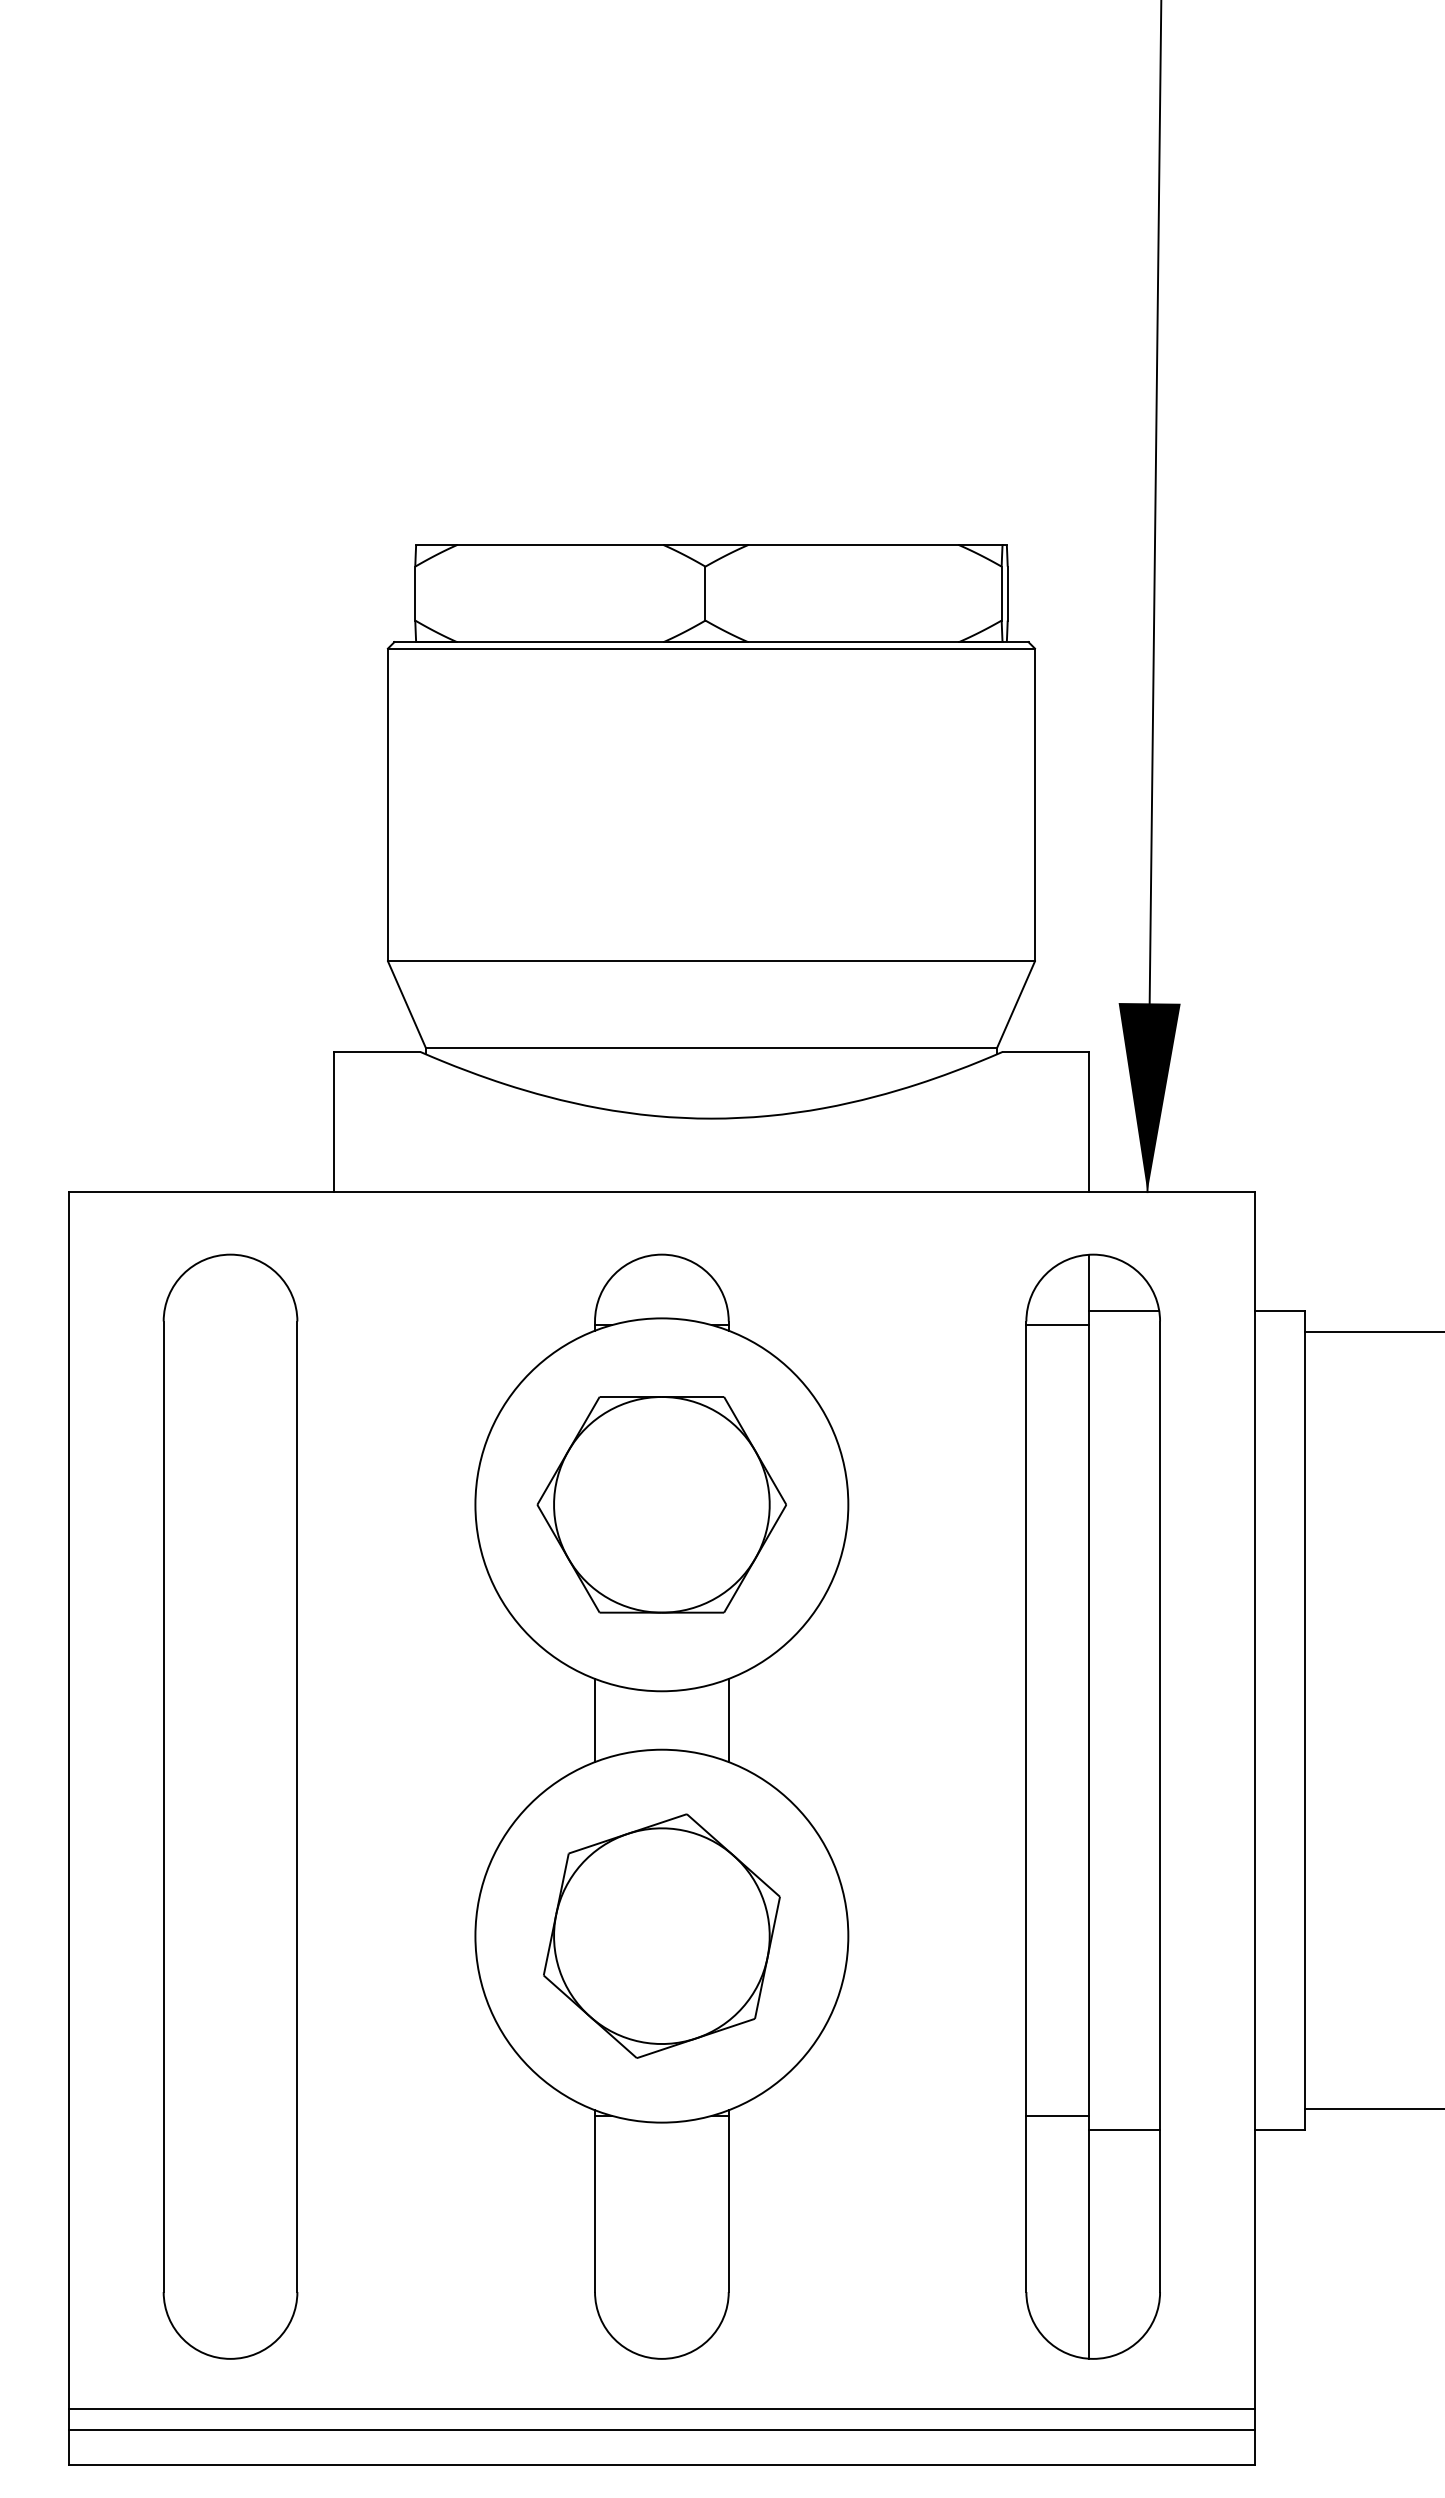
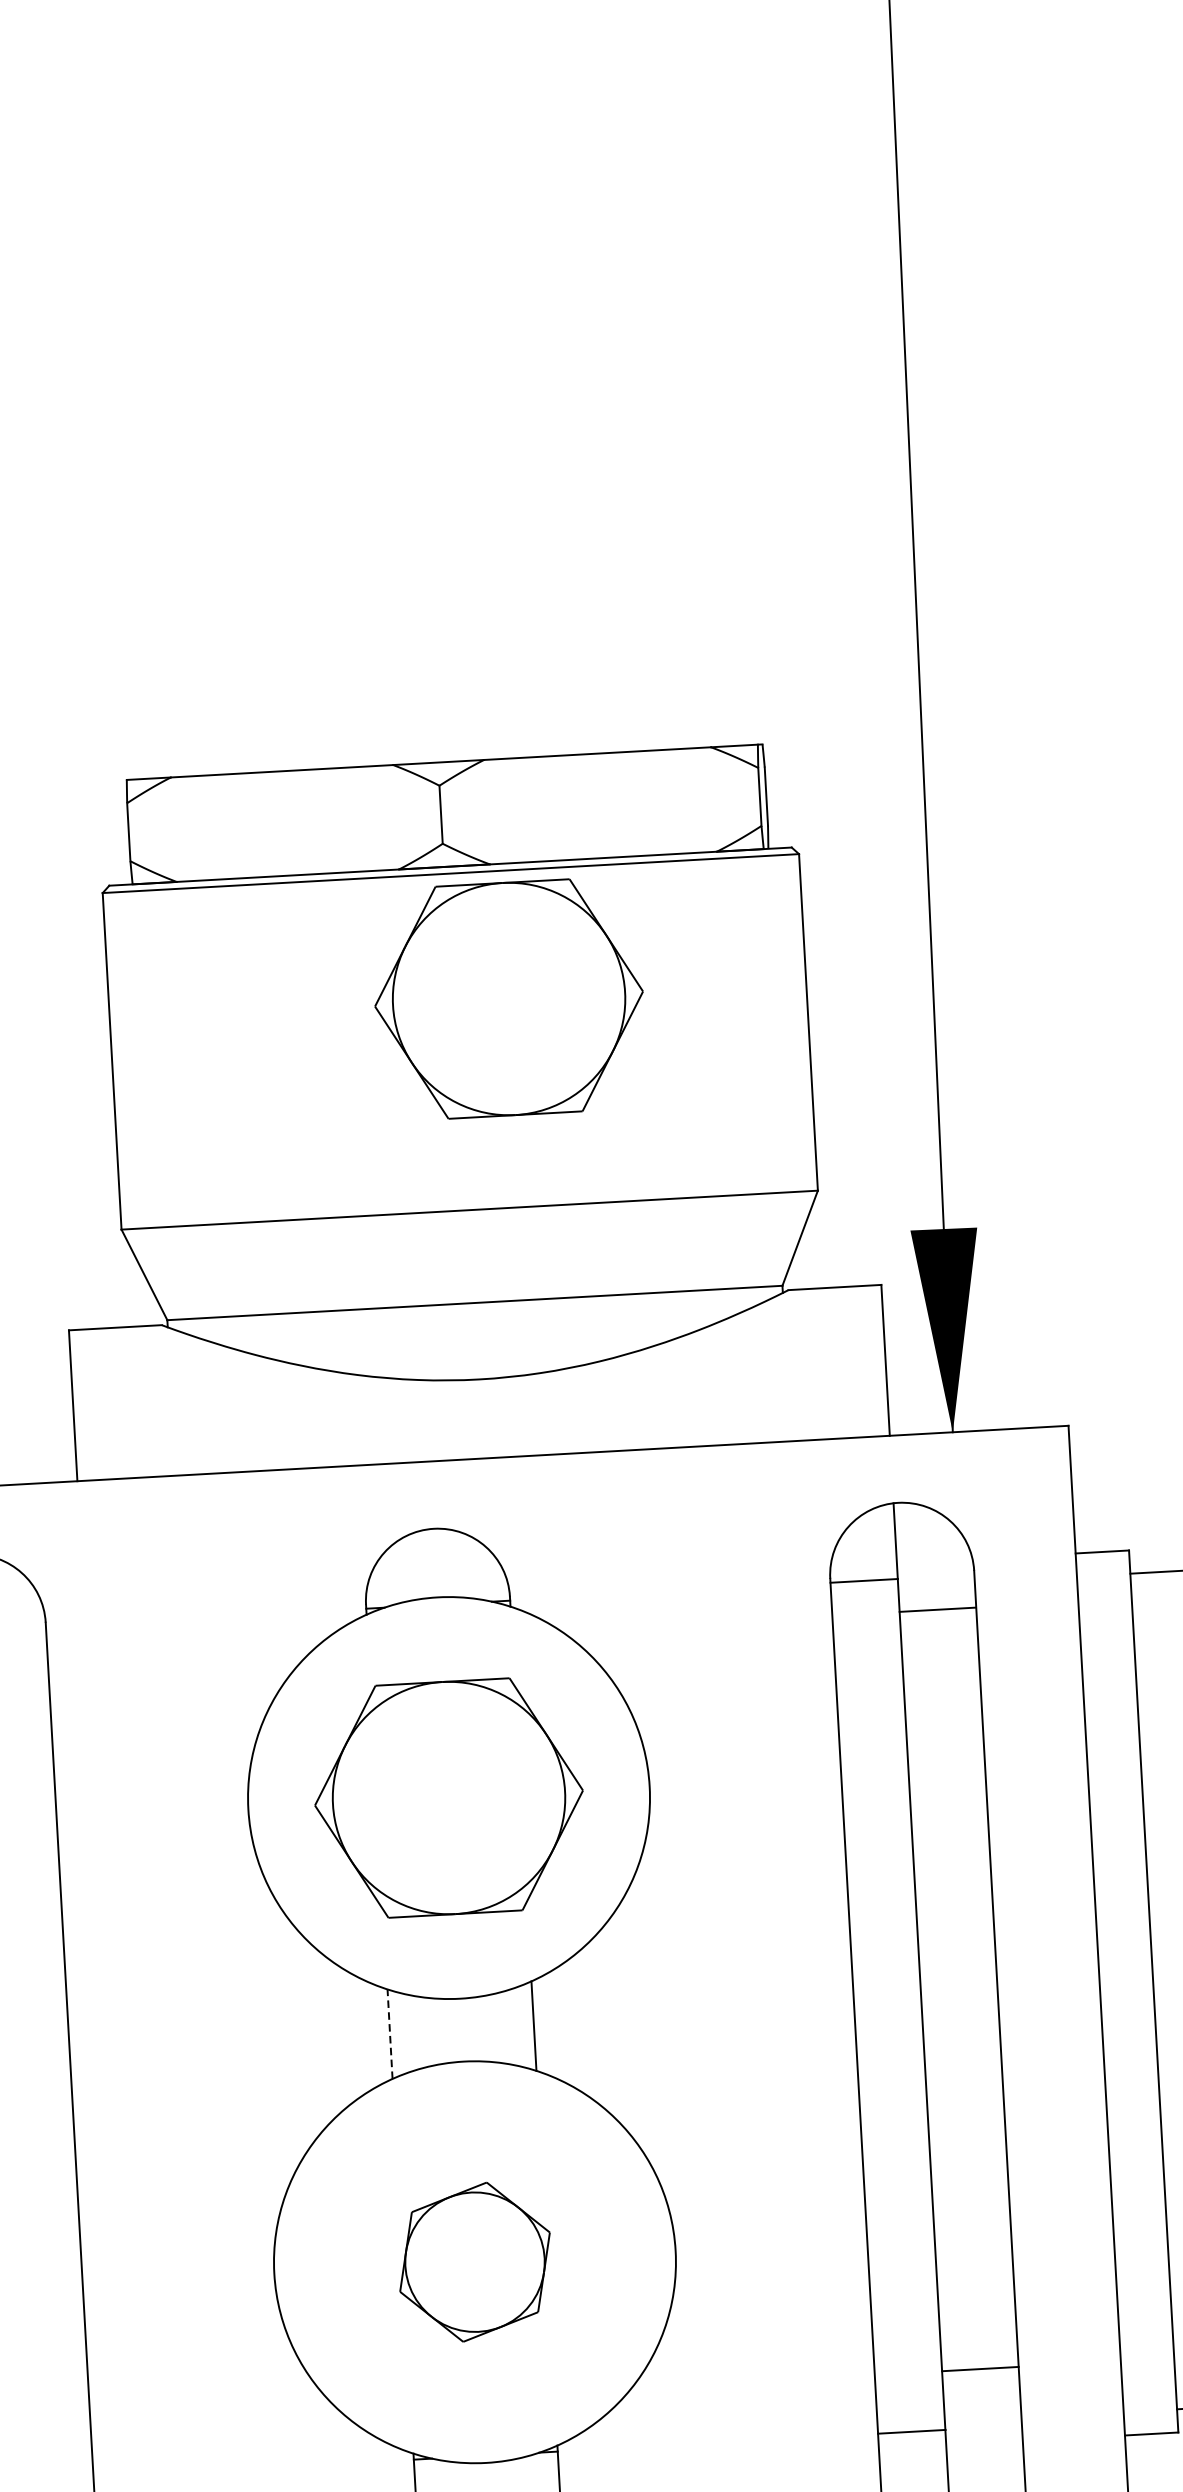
part: (758, 767) -> (508, 998), added
line: (1123, 1310) -> (936, 1609), moved
line: (595, 1720) -> (390, 2034), solid -> dashed
part: (661, 1935) -> (474, 2261), size x0.6
line: (1124, 2130) -> (980, 2369), moved

